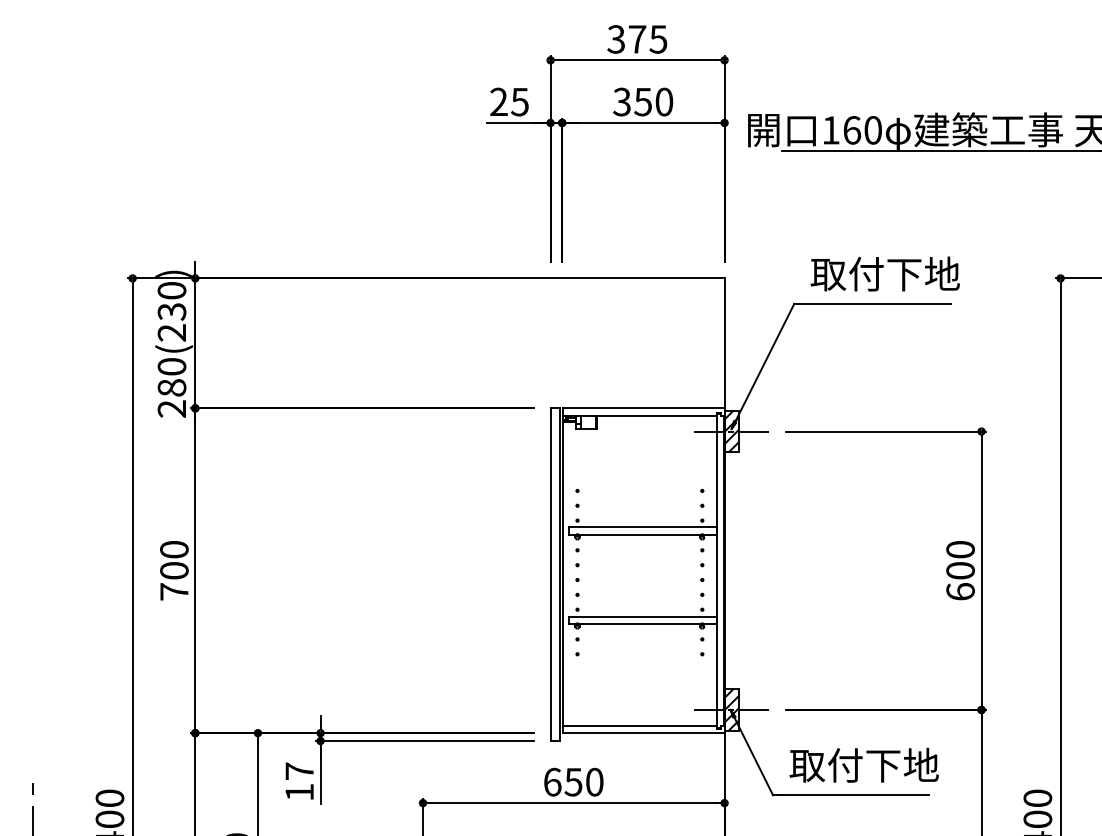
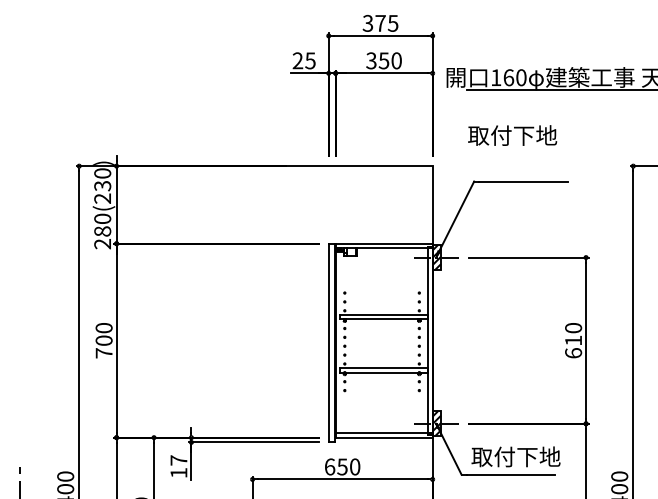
text: (885, 273) -> (512, 135), moved
text: (960, 570) -> (573, 340), 600 -> 610

